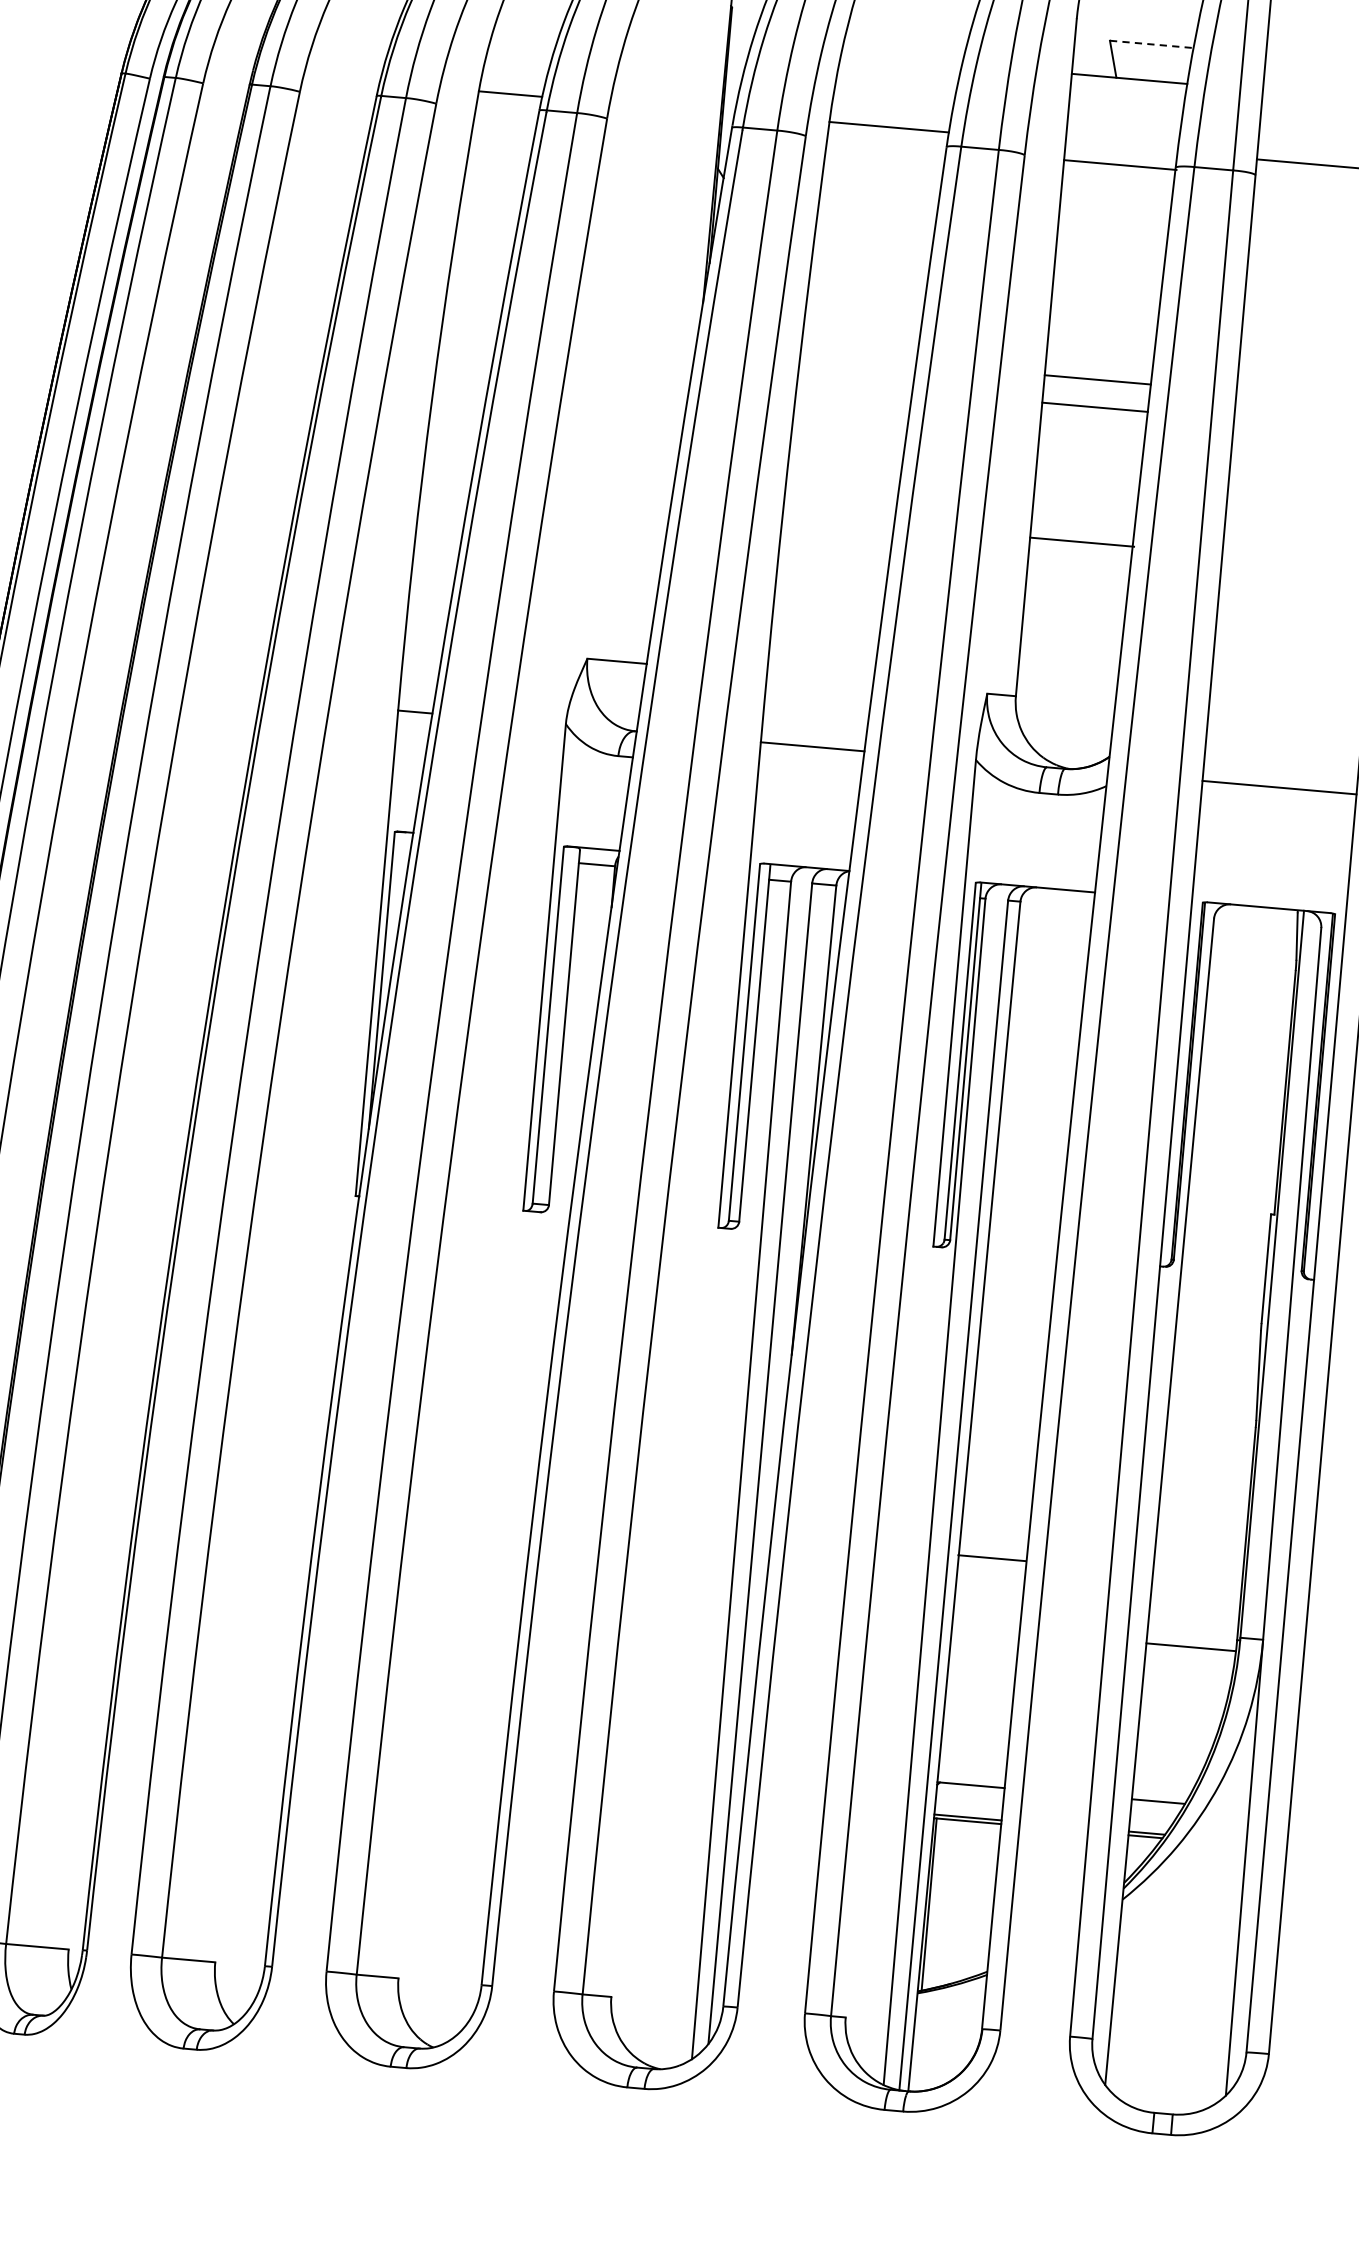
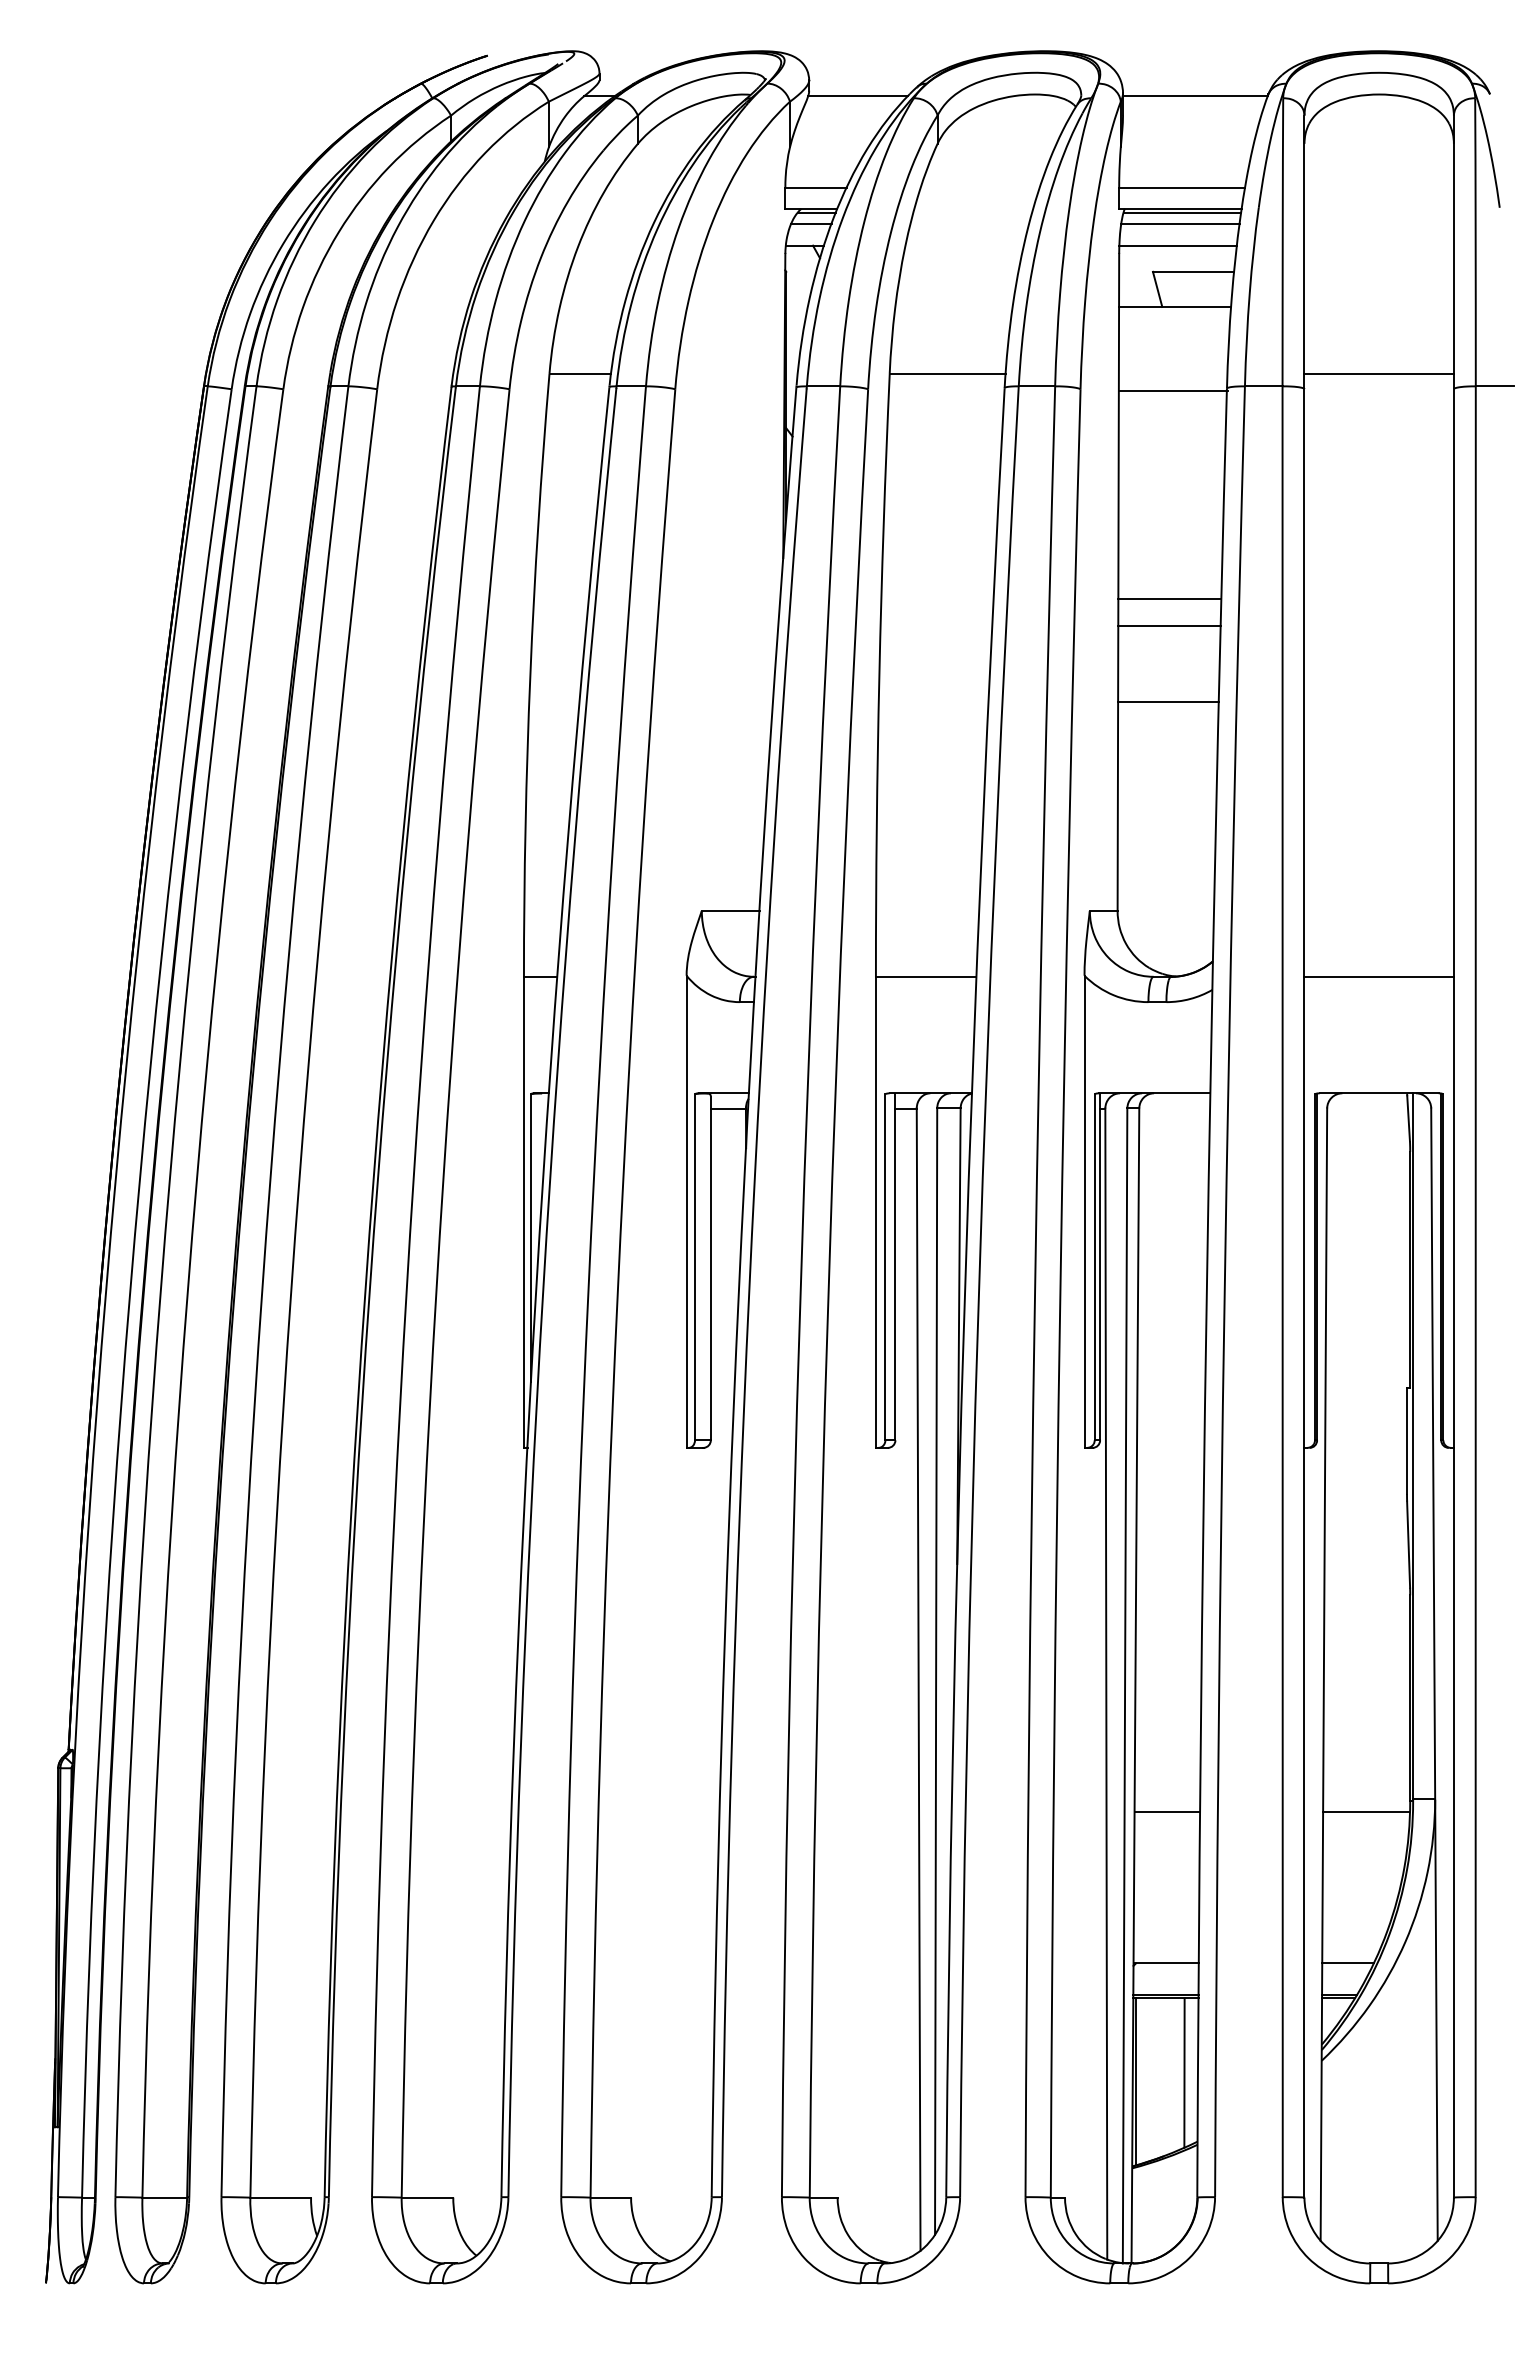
line: (1137, 15) -> (1177, 245), added
line: (1151, 44) -> (1193, 271), dashed -> solid
line: (1082, 542) -> (1168, 702), moved
line: (992, 1558) -> (1167, 1812), moved
line: (980, 1899) -> (1184, 2072), added

